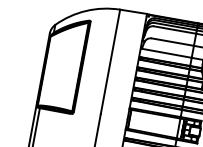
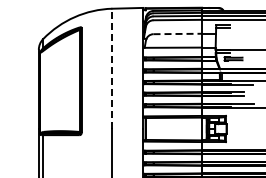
line: (173, 41) -> (178, 33), solid -> dashed
line: (110, 61) -> (112, 68), solid -> dashed

